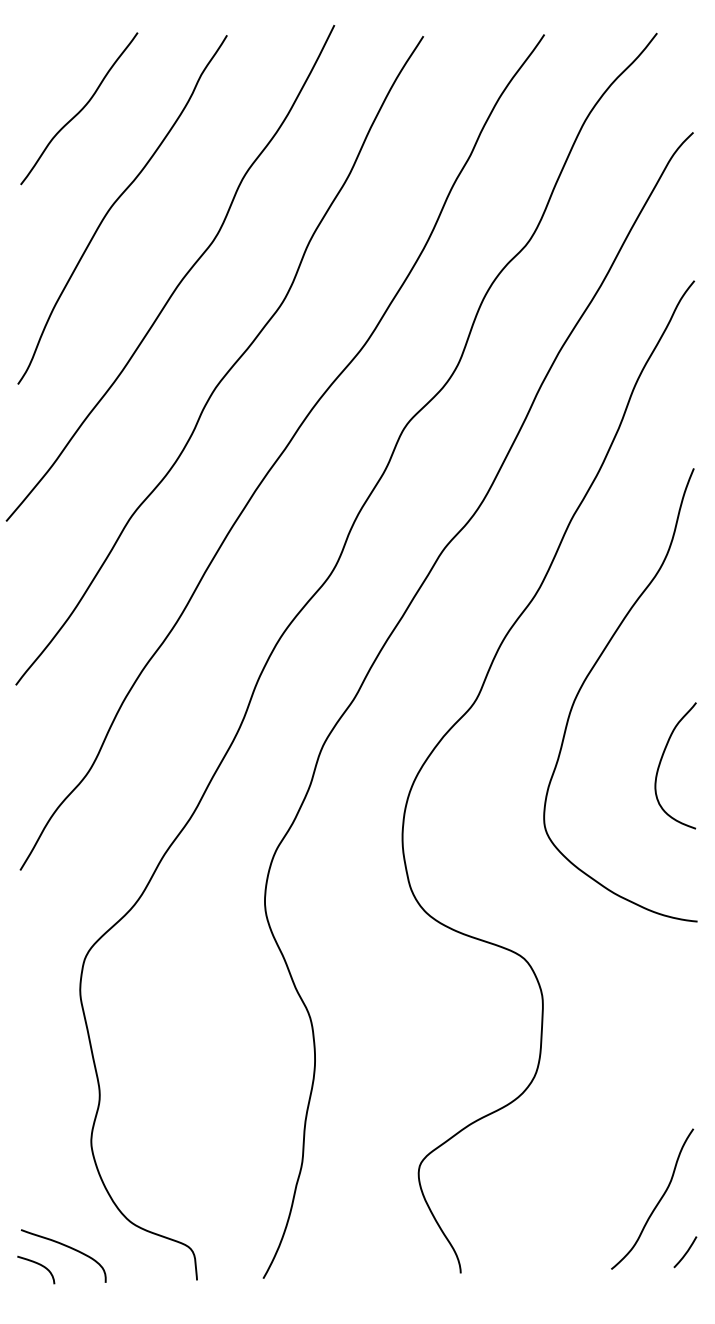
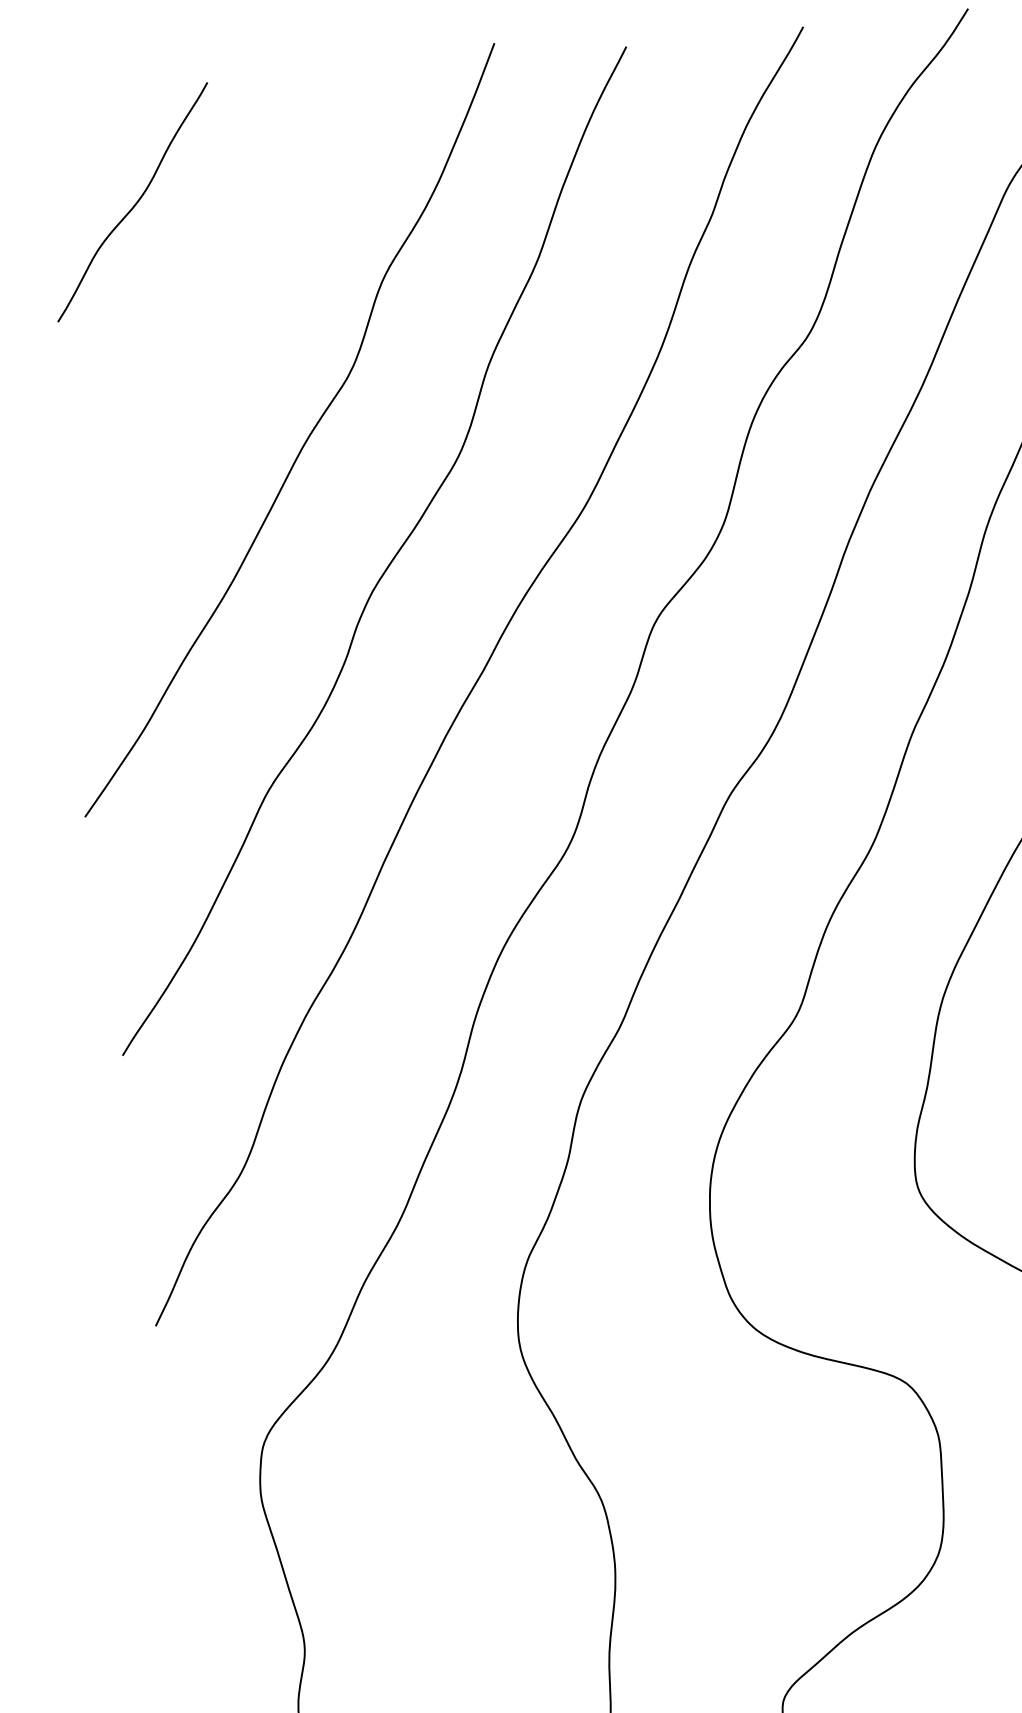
curve: (116, 202) -> (200, 334), removed

